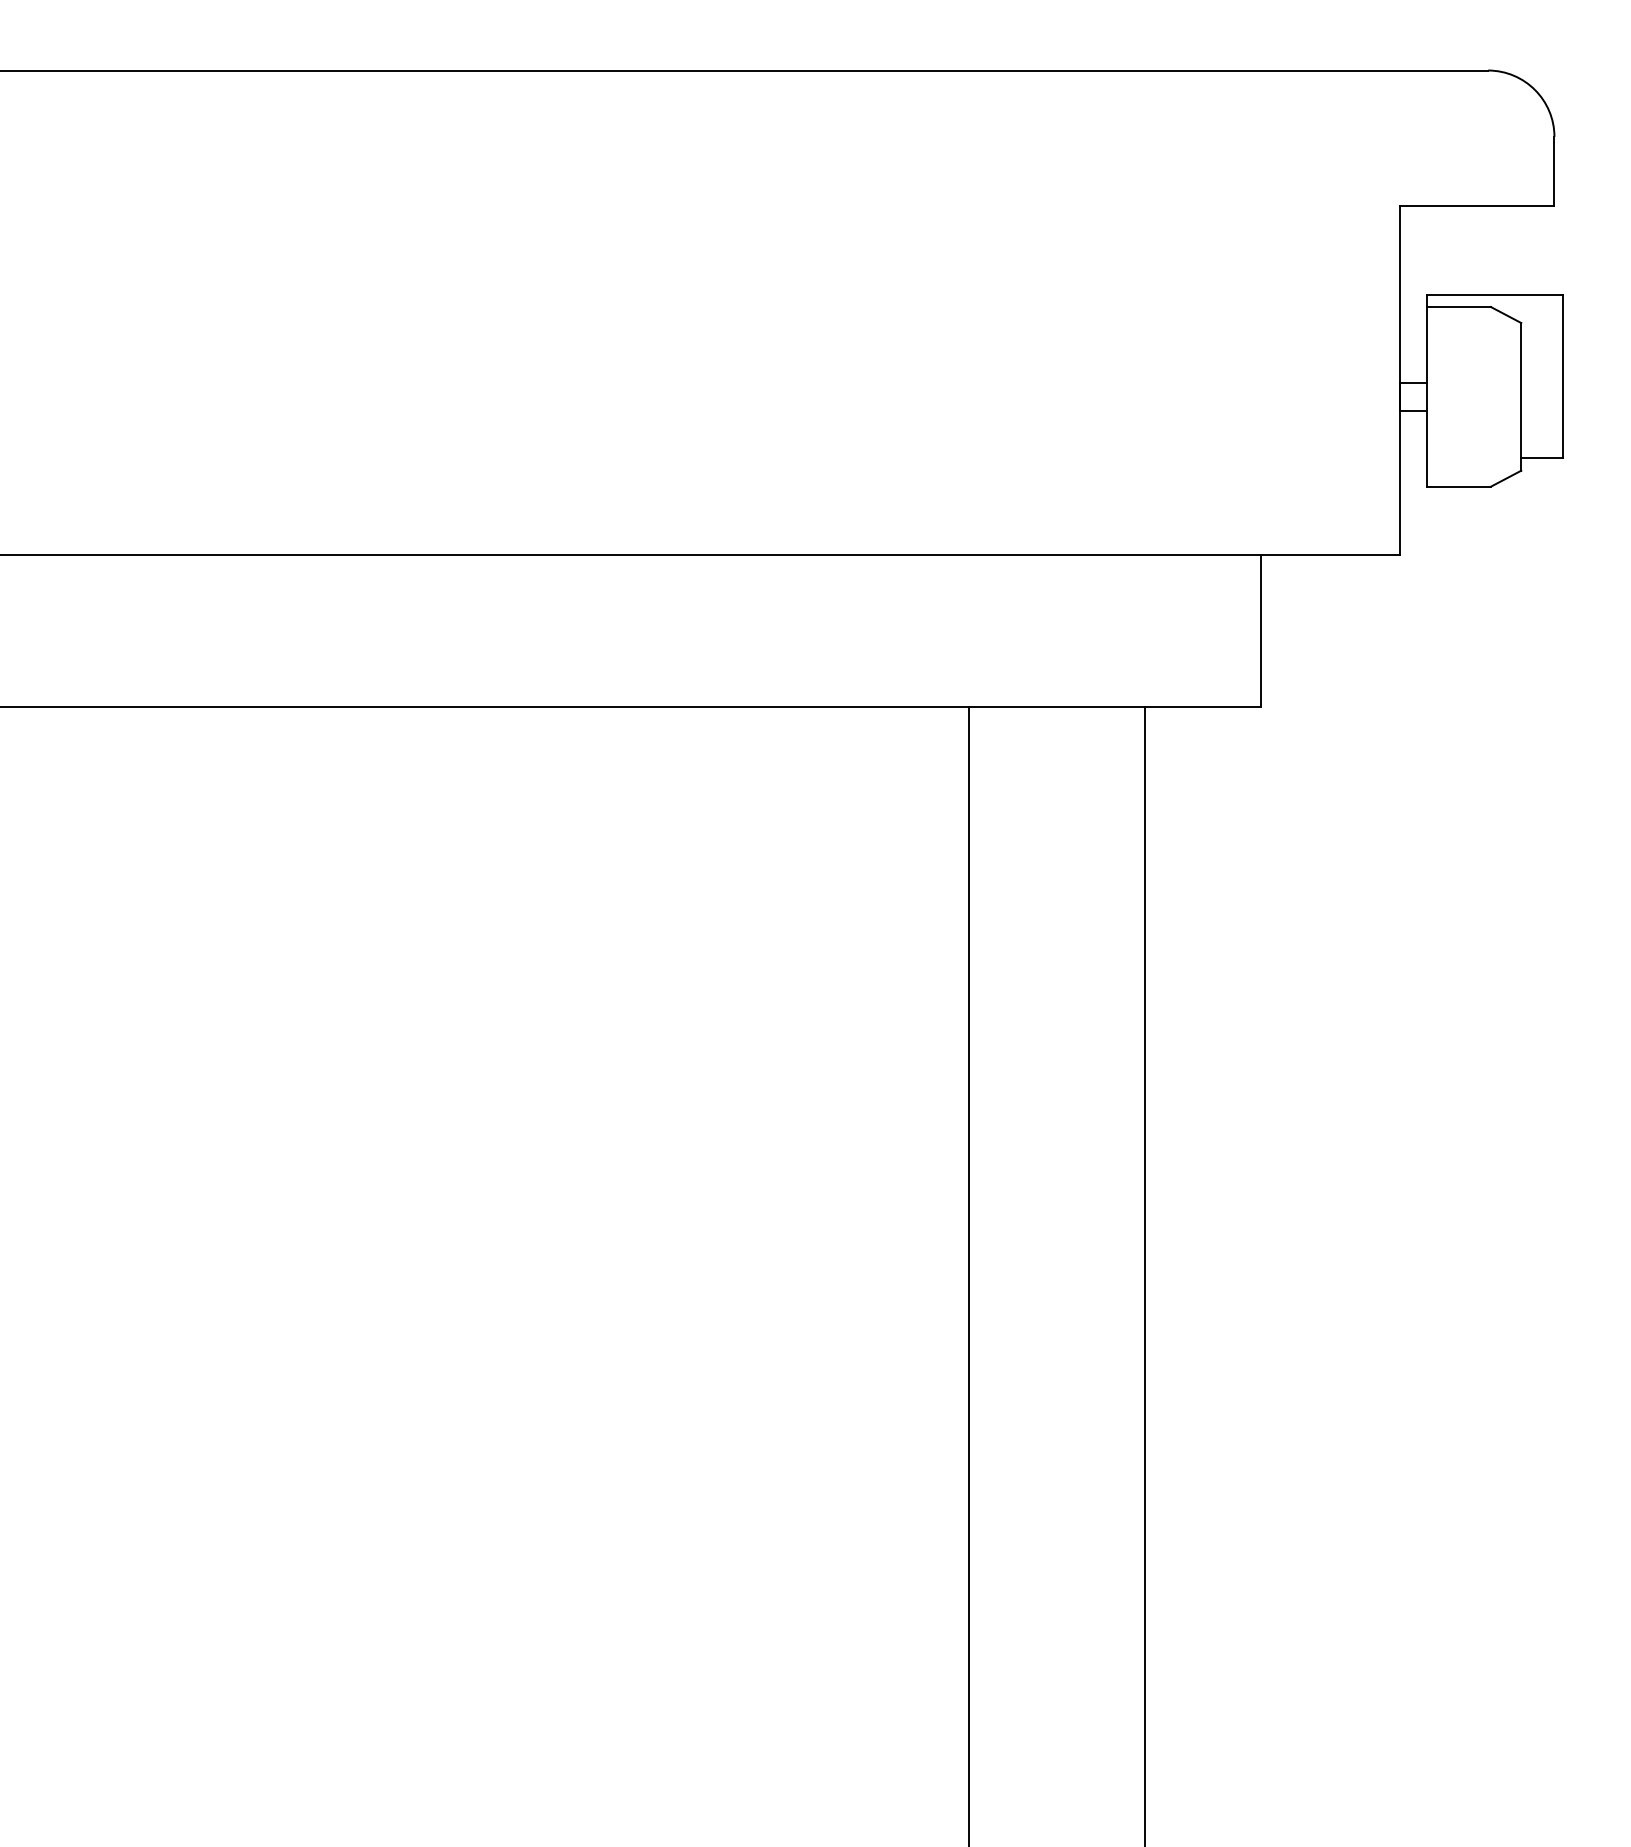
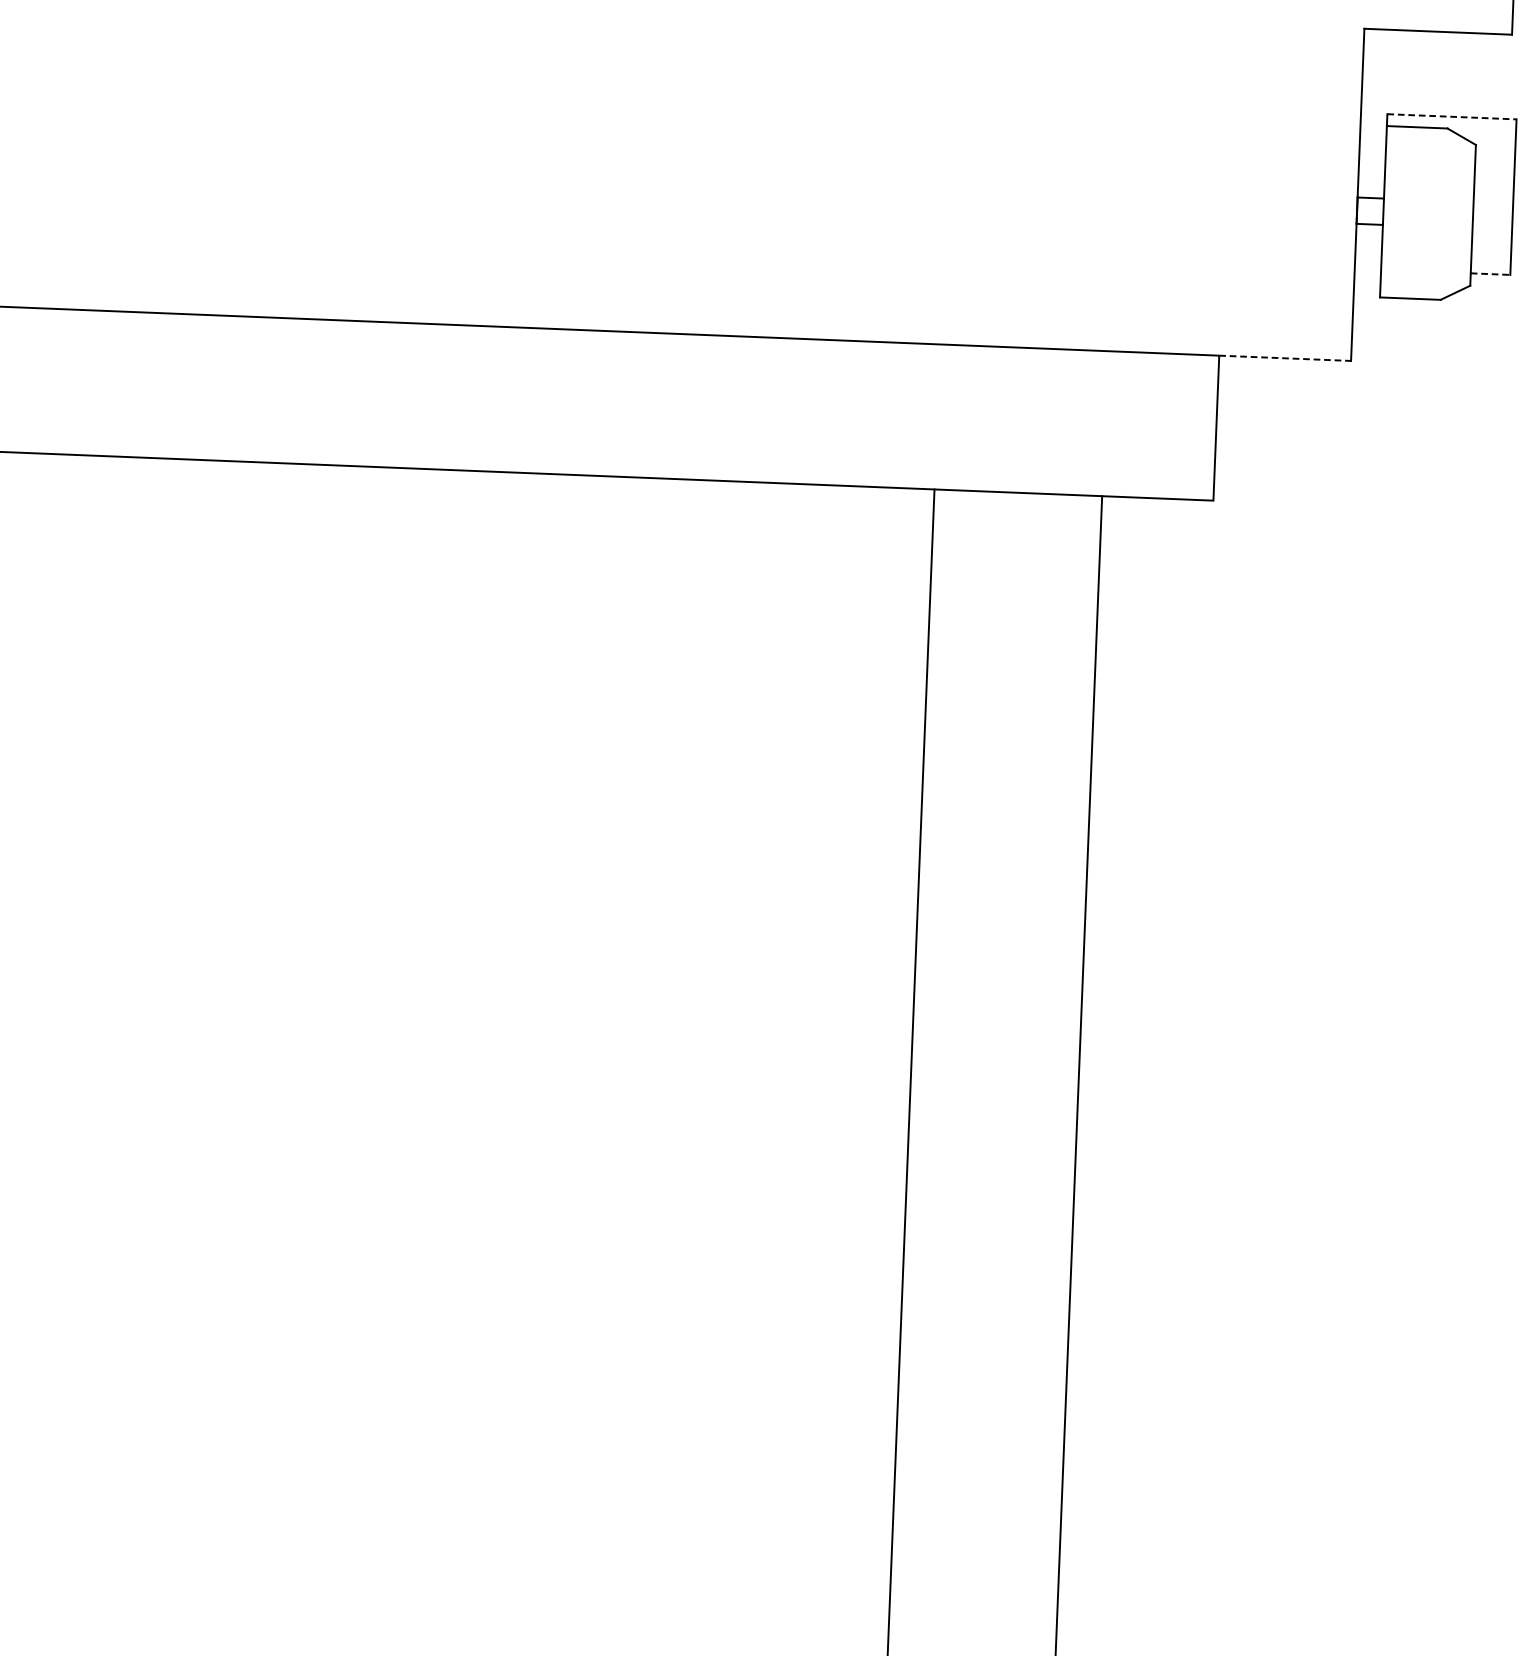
line: (1494, 294) -> (1451, 116), solid -> dashed
line: (1542, 457) -> (1491, 273), solid -> dashed
line: (1330, 554) -> (1285, 358), solid -> dashed

